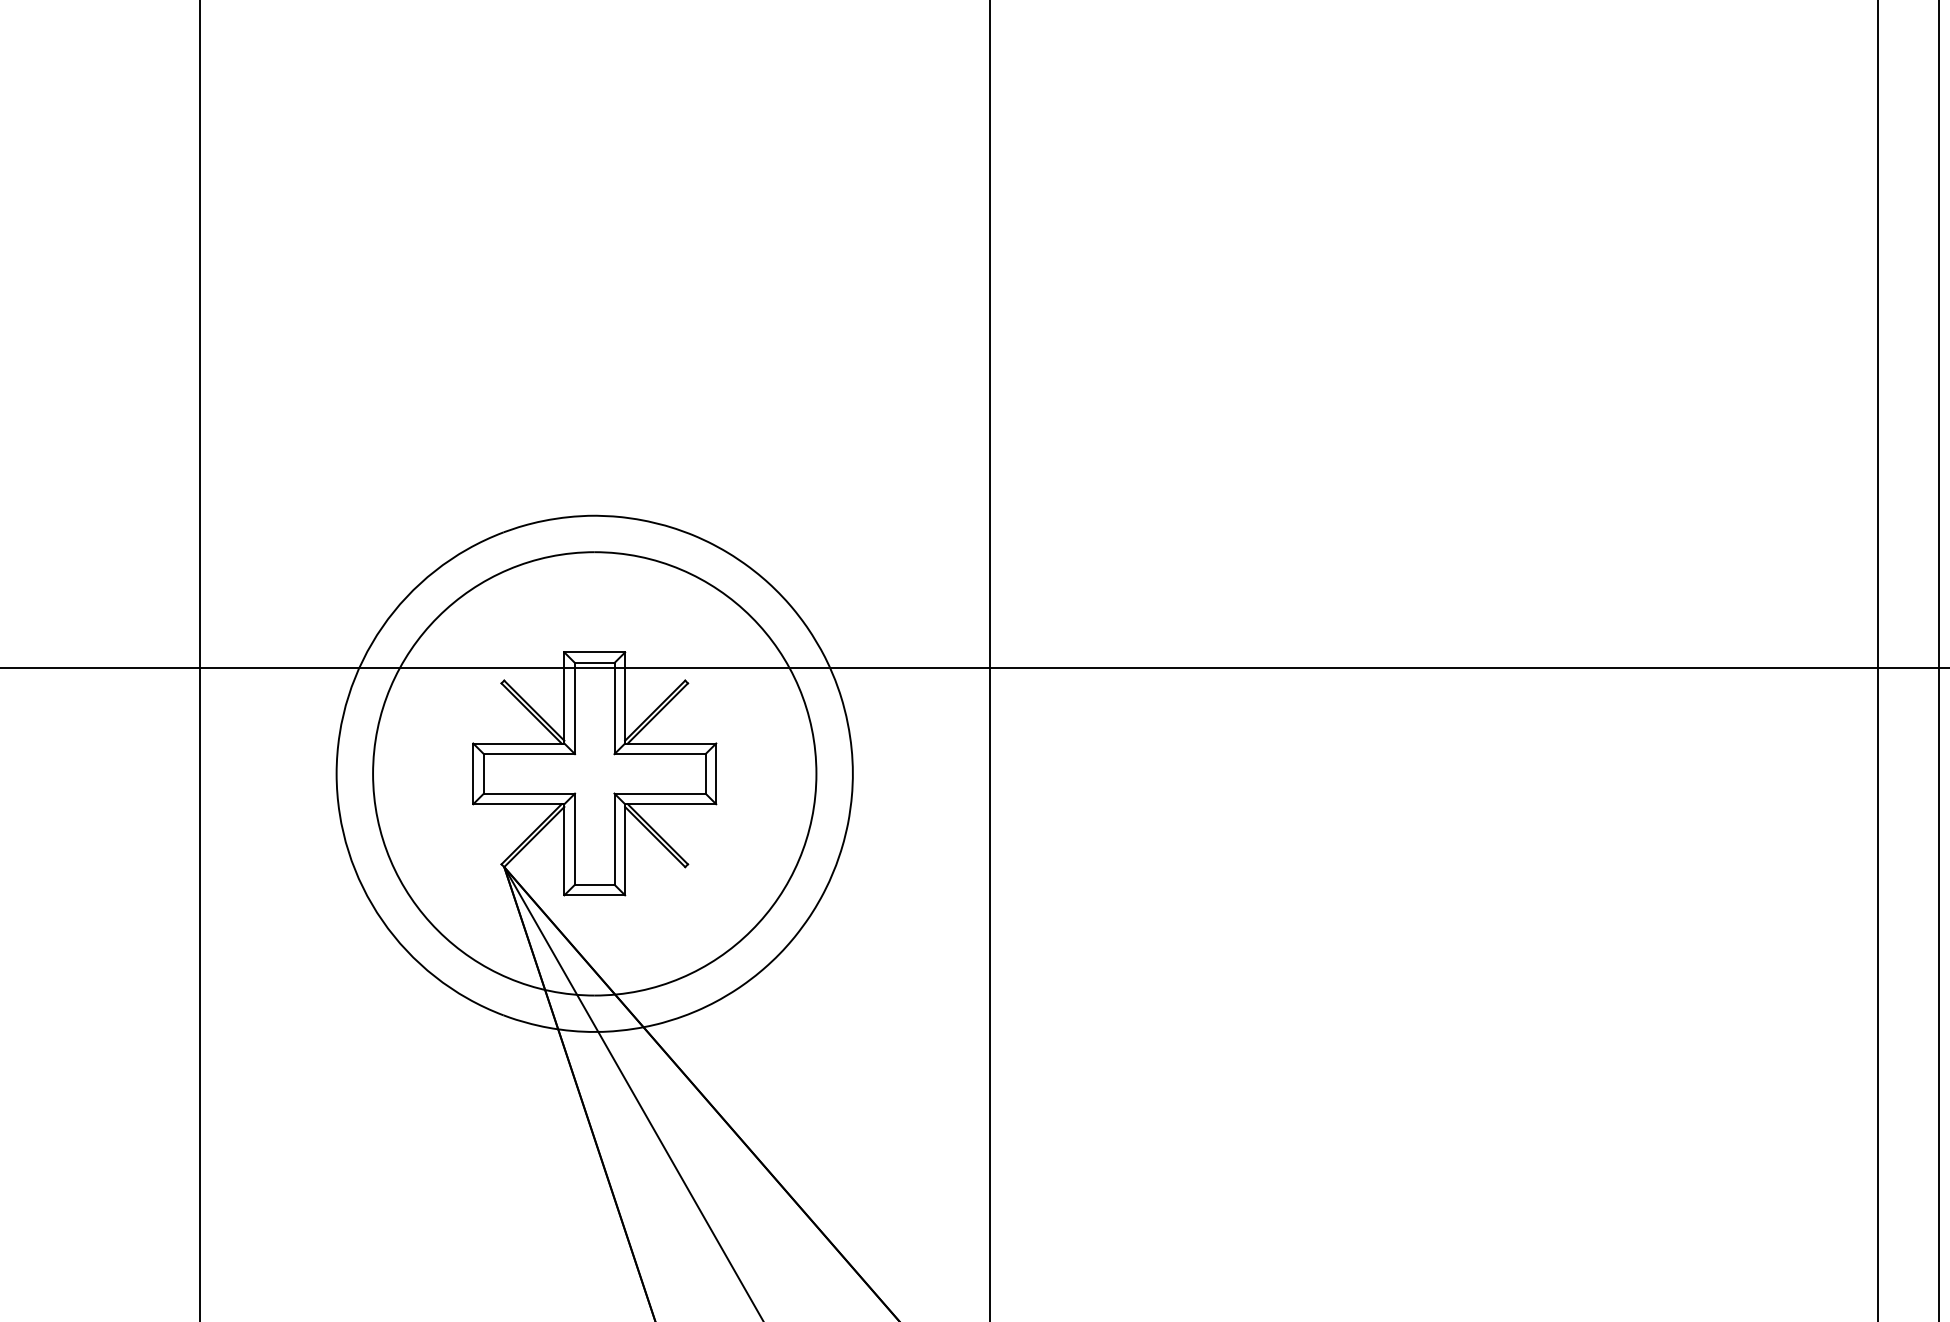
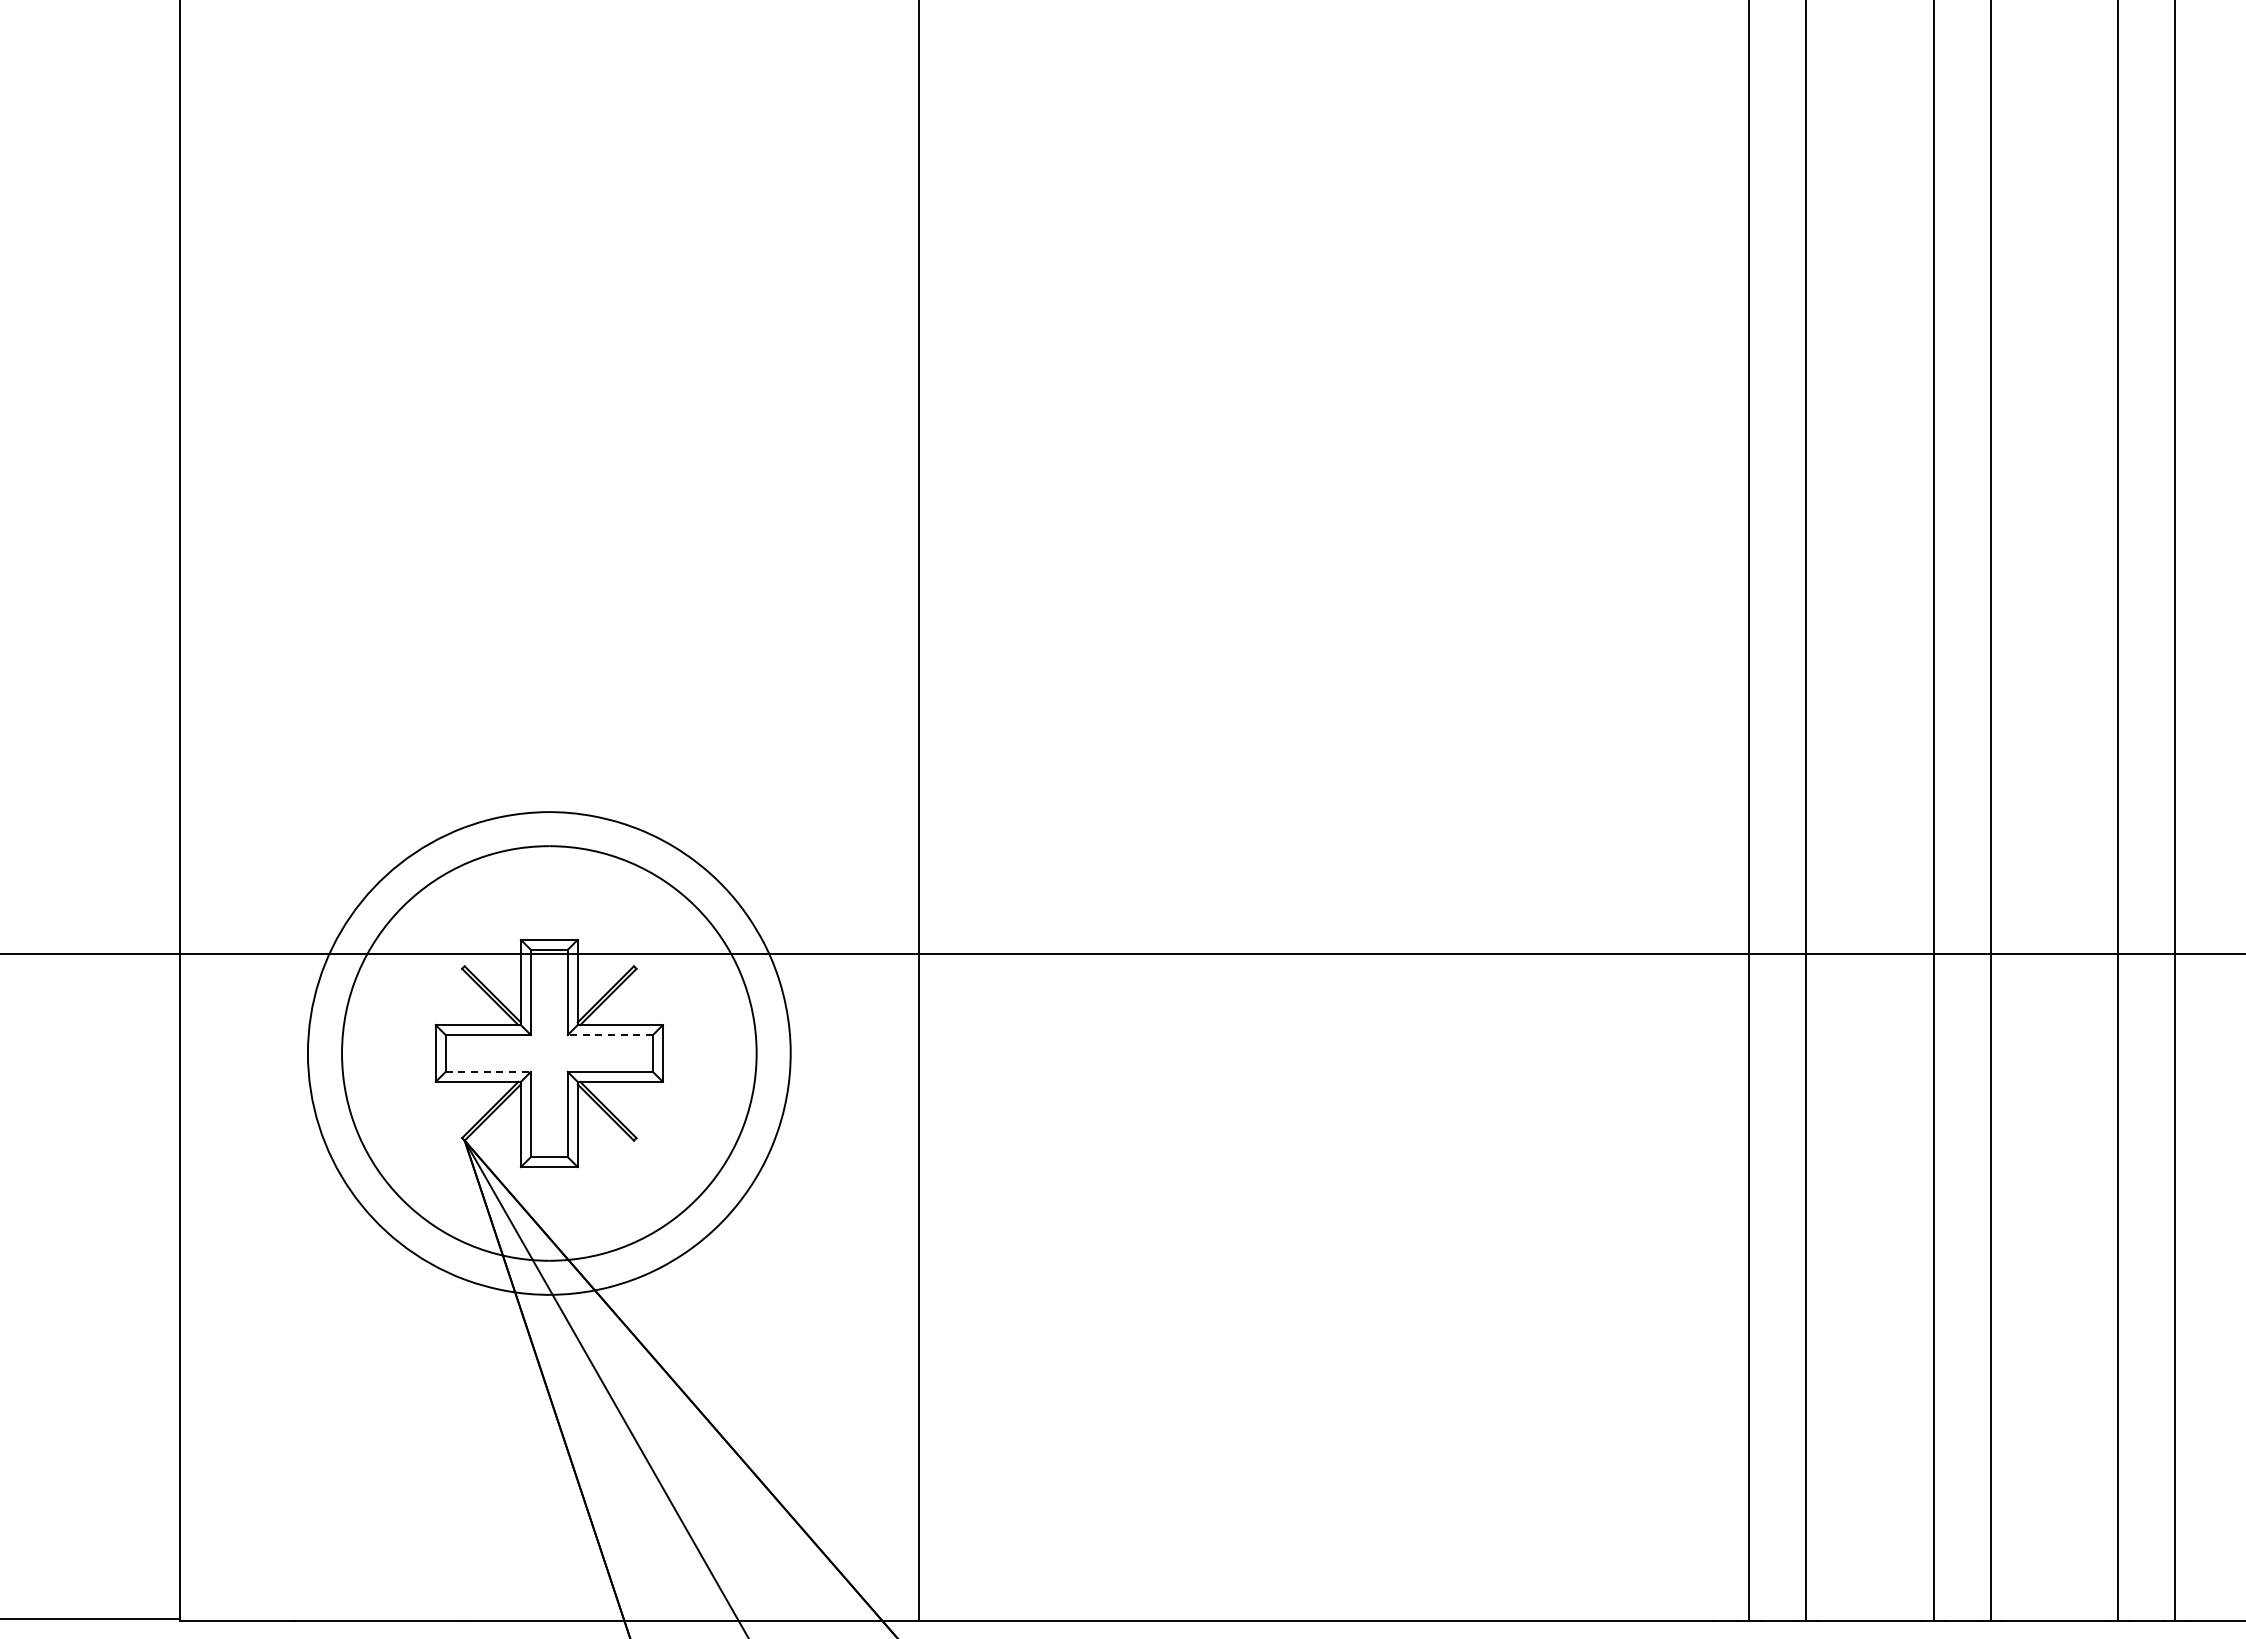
line: (660, 754) -> (610, 1035), solid -> dashed
line: (529, 793) -> (488, 1071), solid -> dashed

